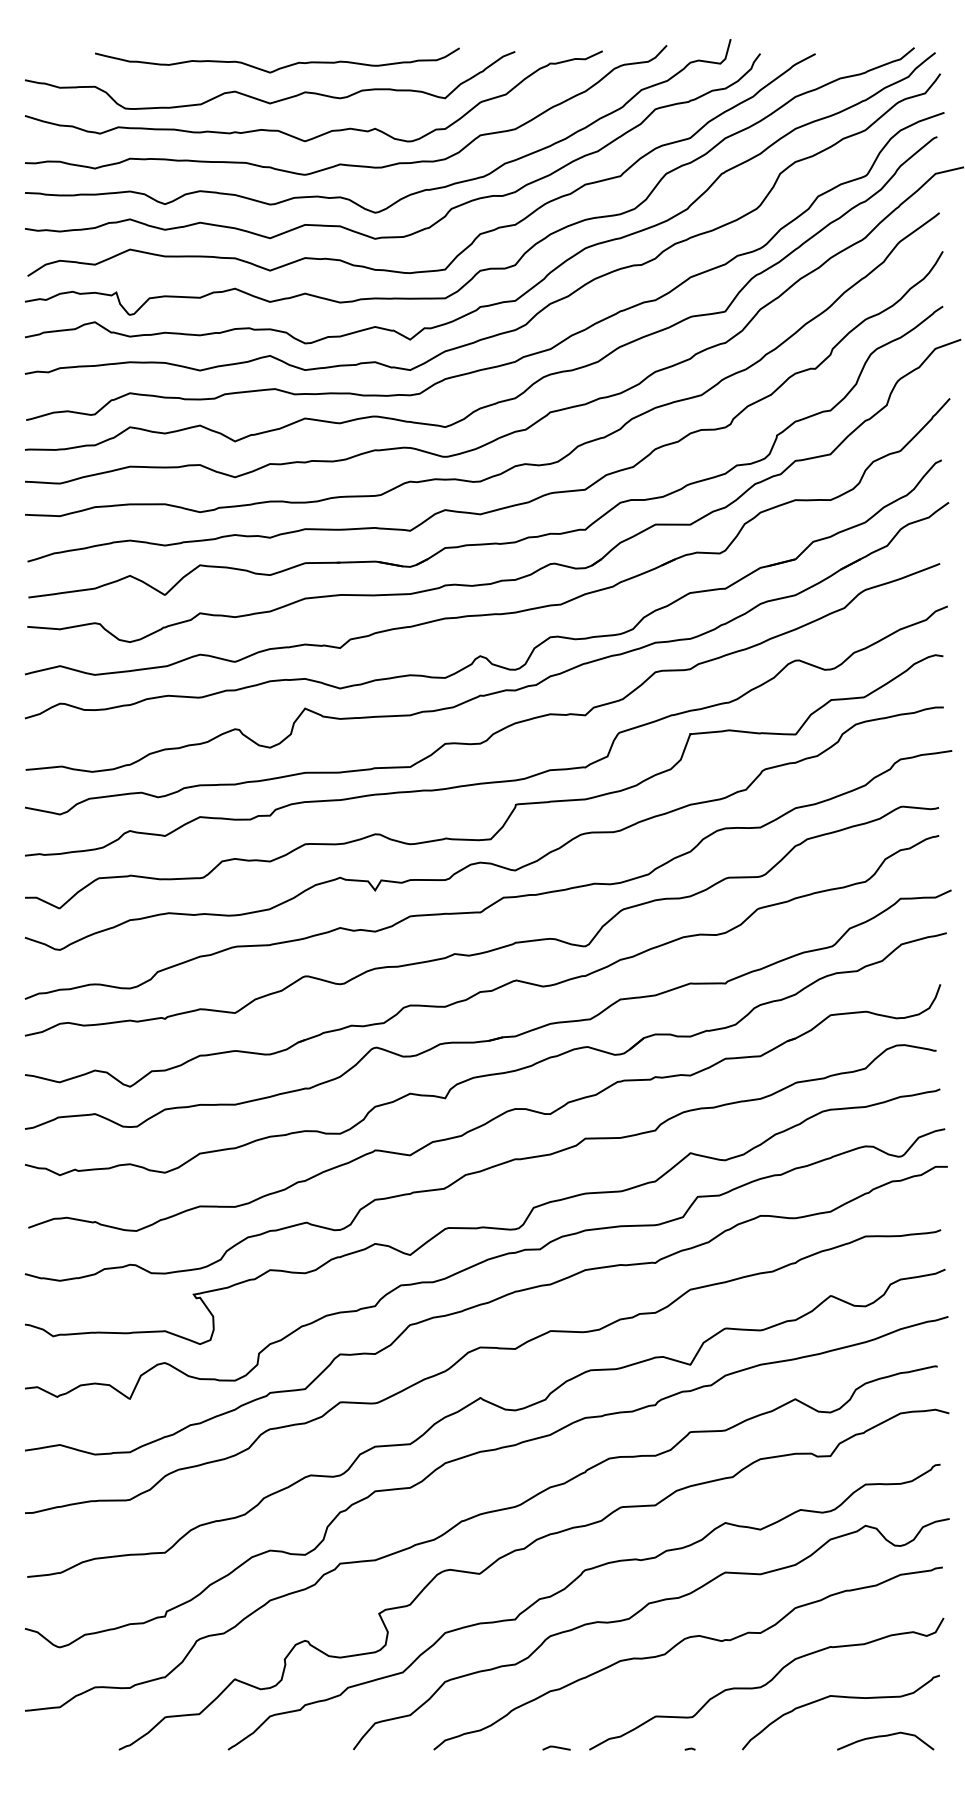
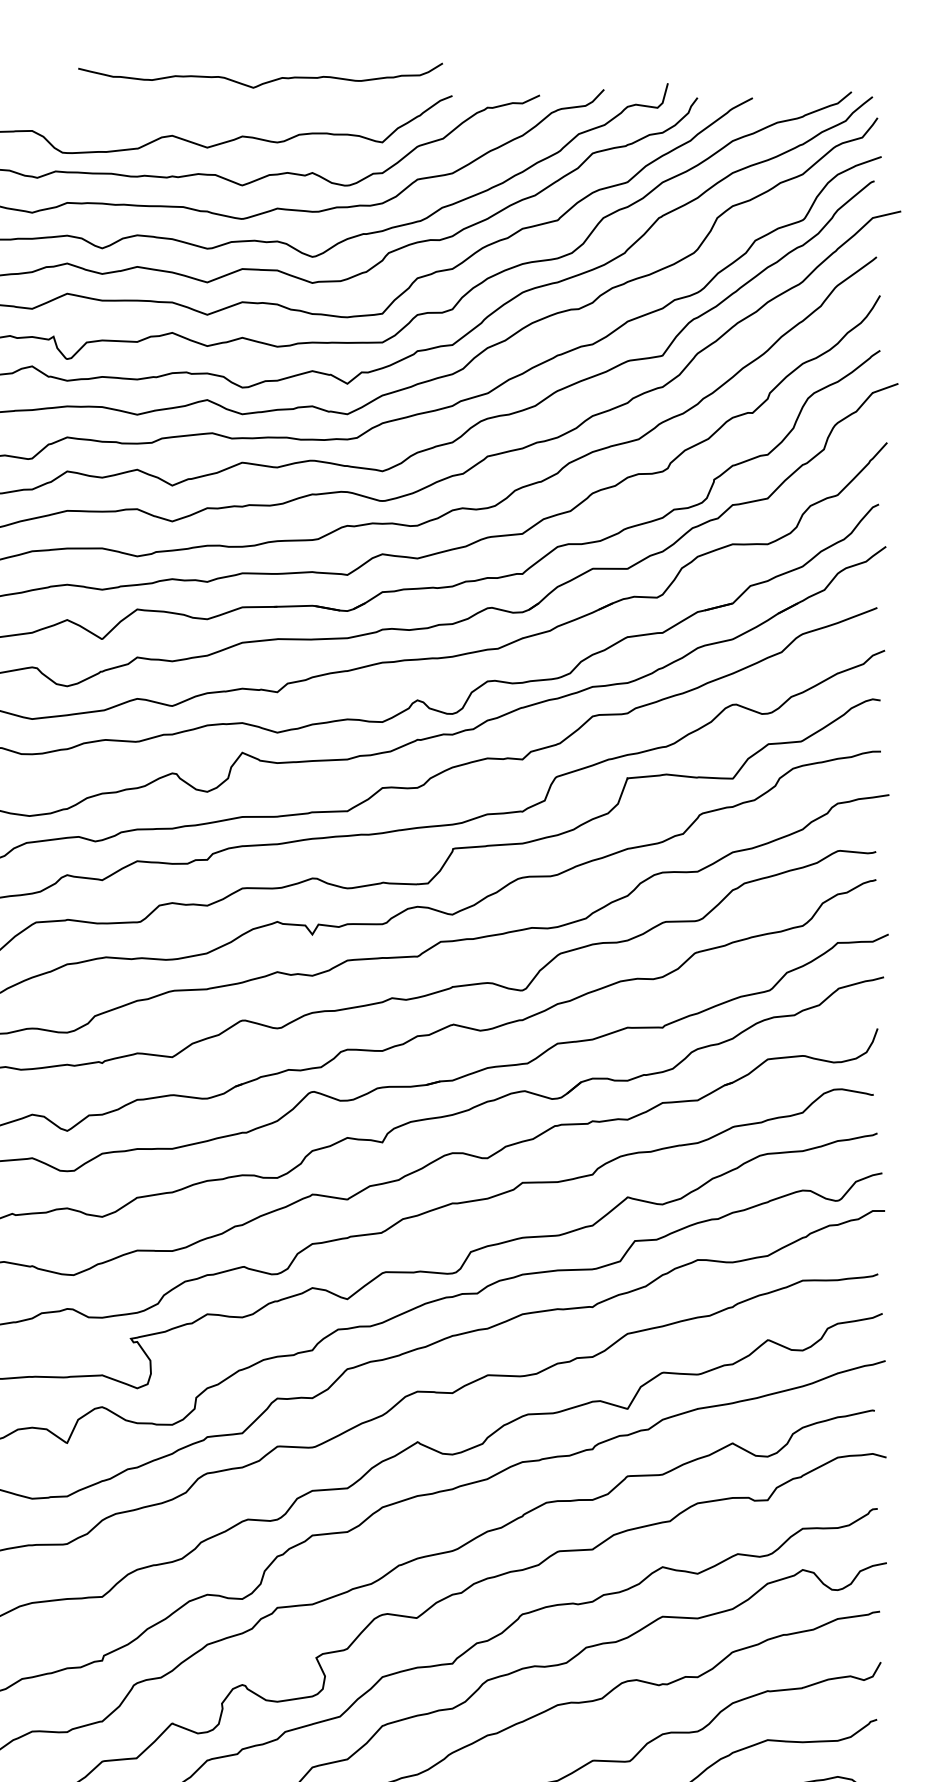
curve: (279, 67) -> (262, 82), moved

